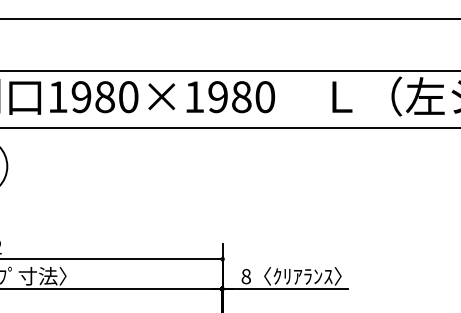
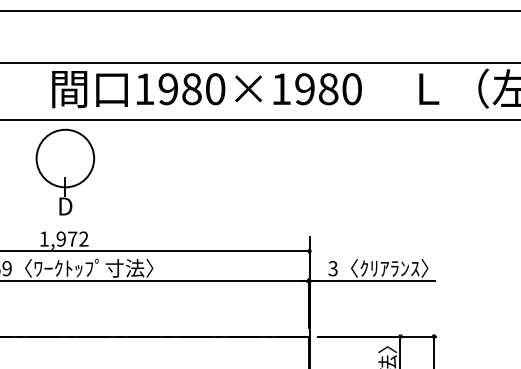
text: (245, 276) -> (332, 268), 8 -> 3

